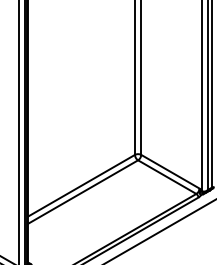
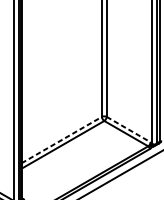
line: (170, 171) -> (128, 129), solid -> dashed
line: (81, 185) -> (61, 139), solid -> dashed

